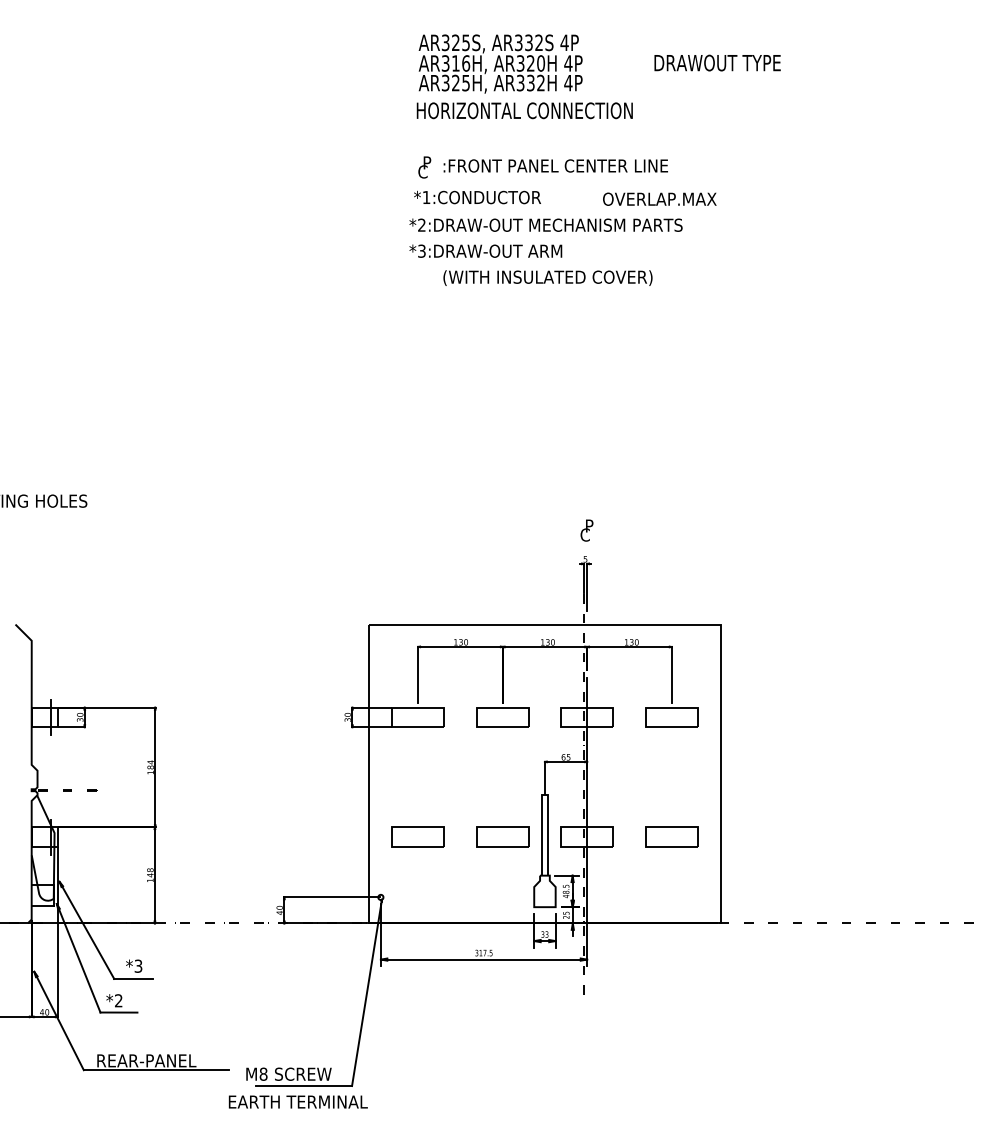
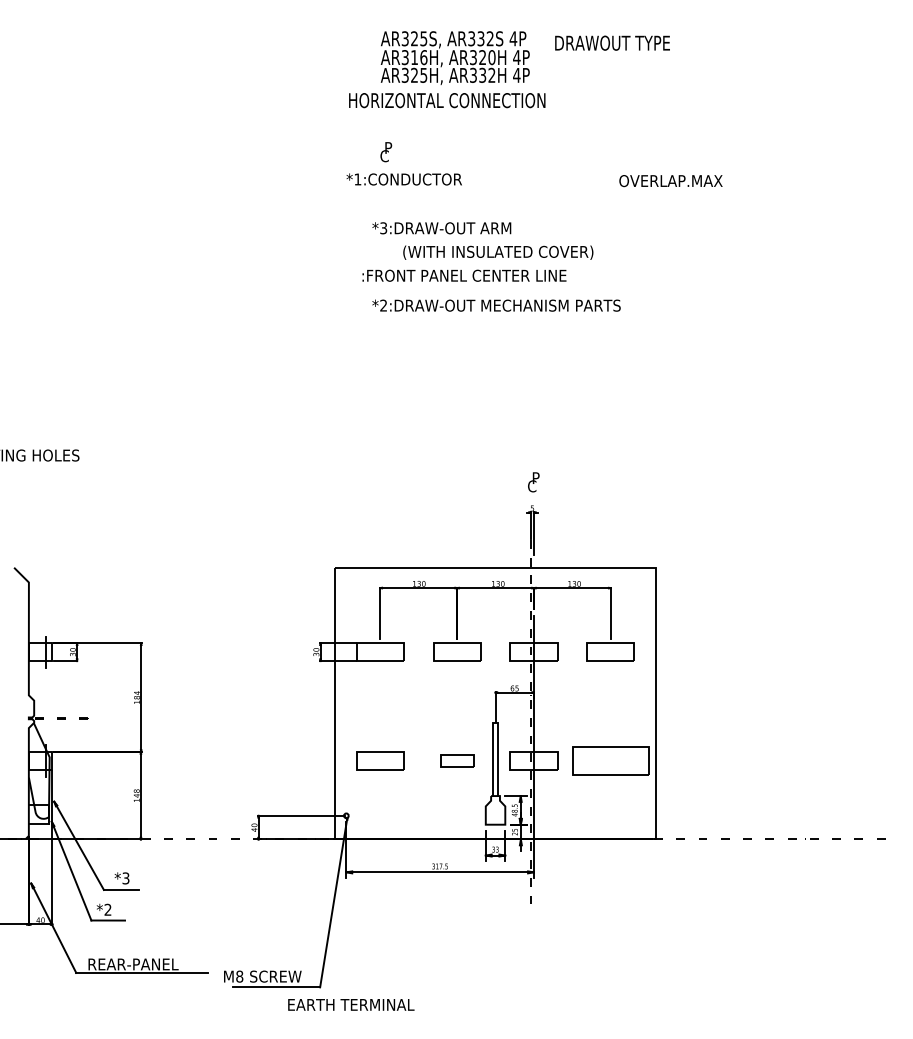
text: (717, 62) -> (612, 42), moved
text: (525, 110) -> (447, 100), moved
text: (555, 165) -> (464, 275), moved
text: (476, 197) -> (403, 179), moved
text: (659, 199) -> (670, 181), moved
text: (545, 225) -> (496, 305), moved
part: (503, 836) -> (457, 760), size x0.7
part: (671, 836) -> (610, 760), size x1.6
text: (298, 1101) -> (351, 1004), moved

